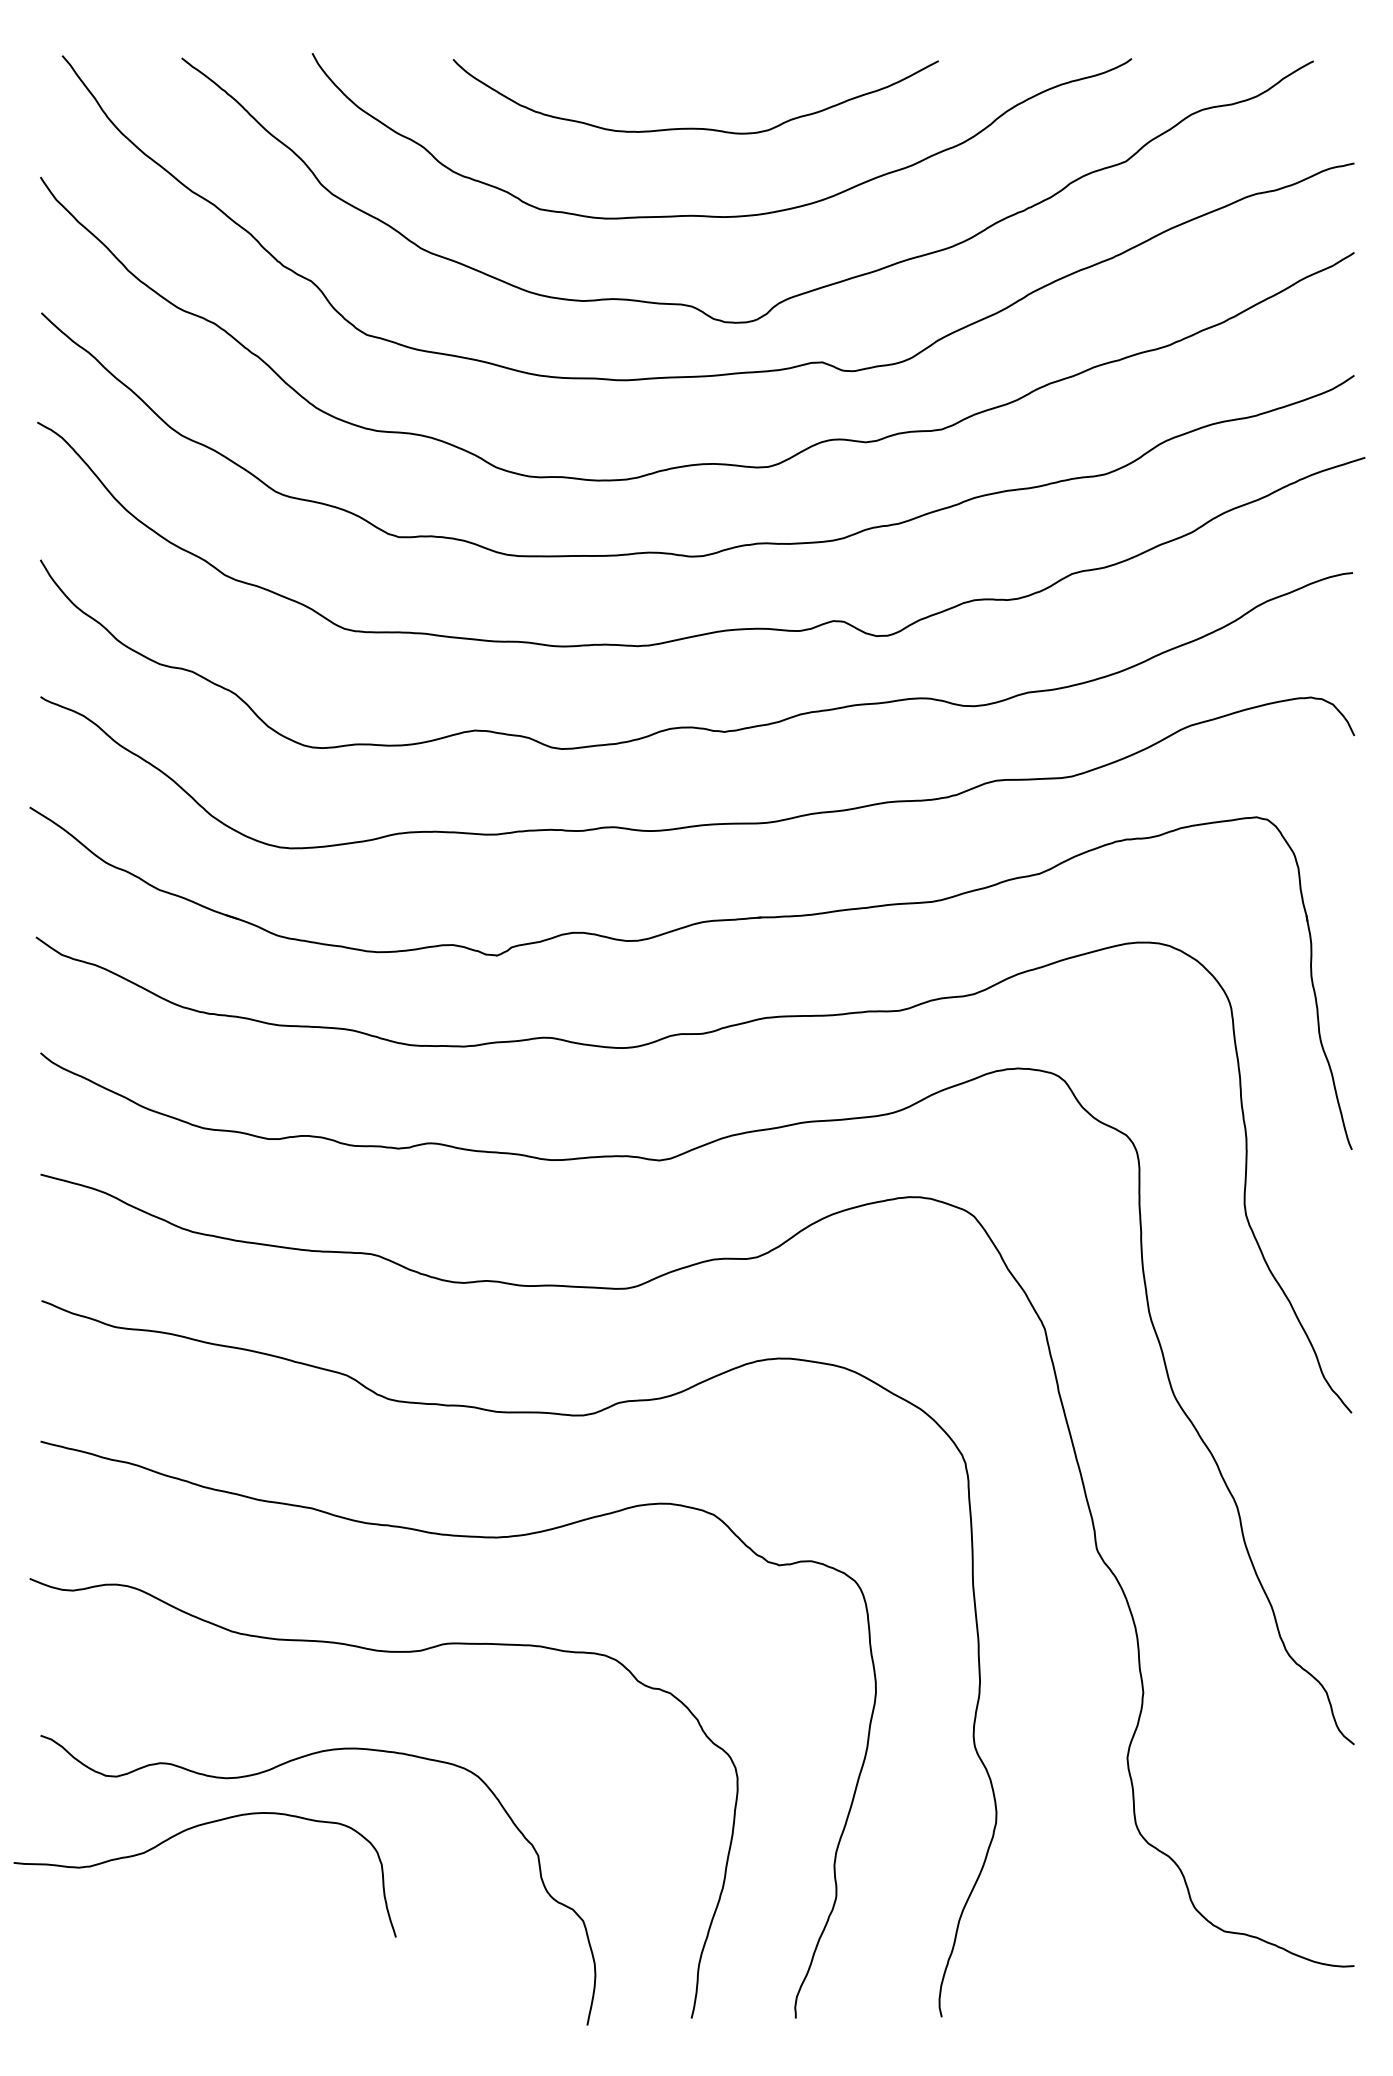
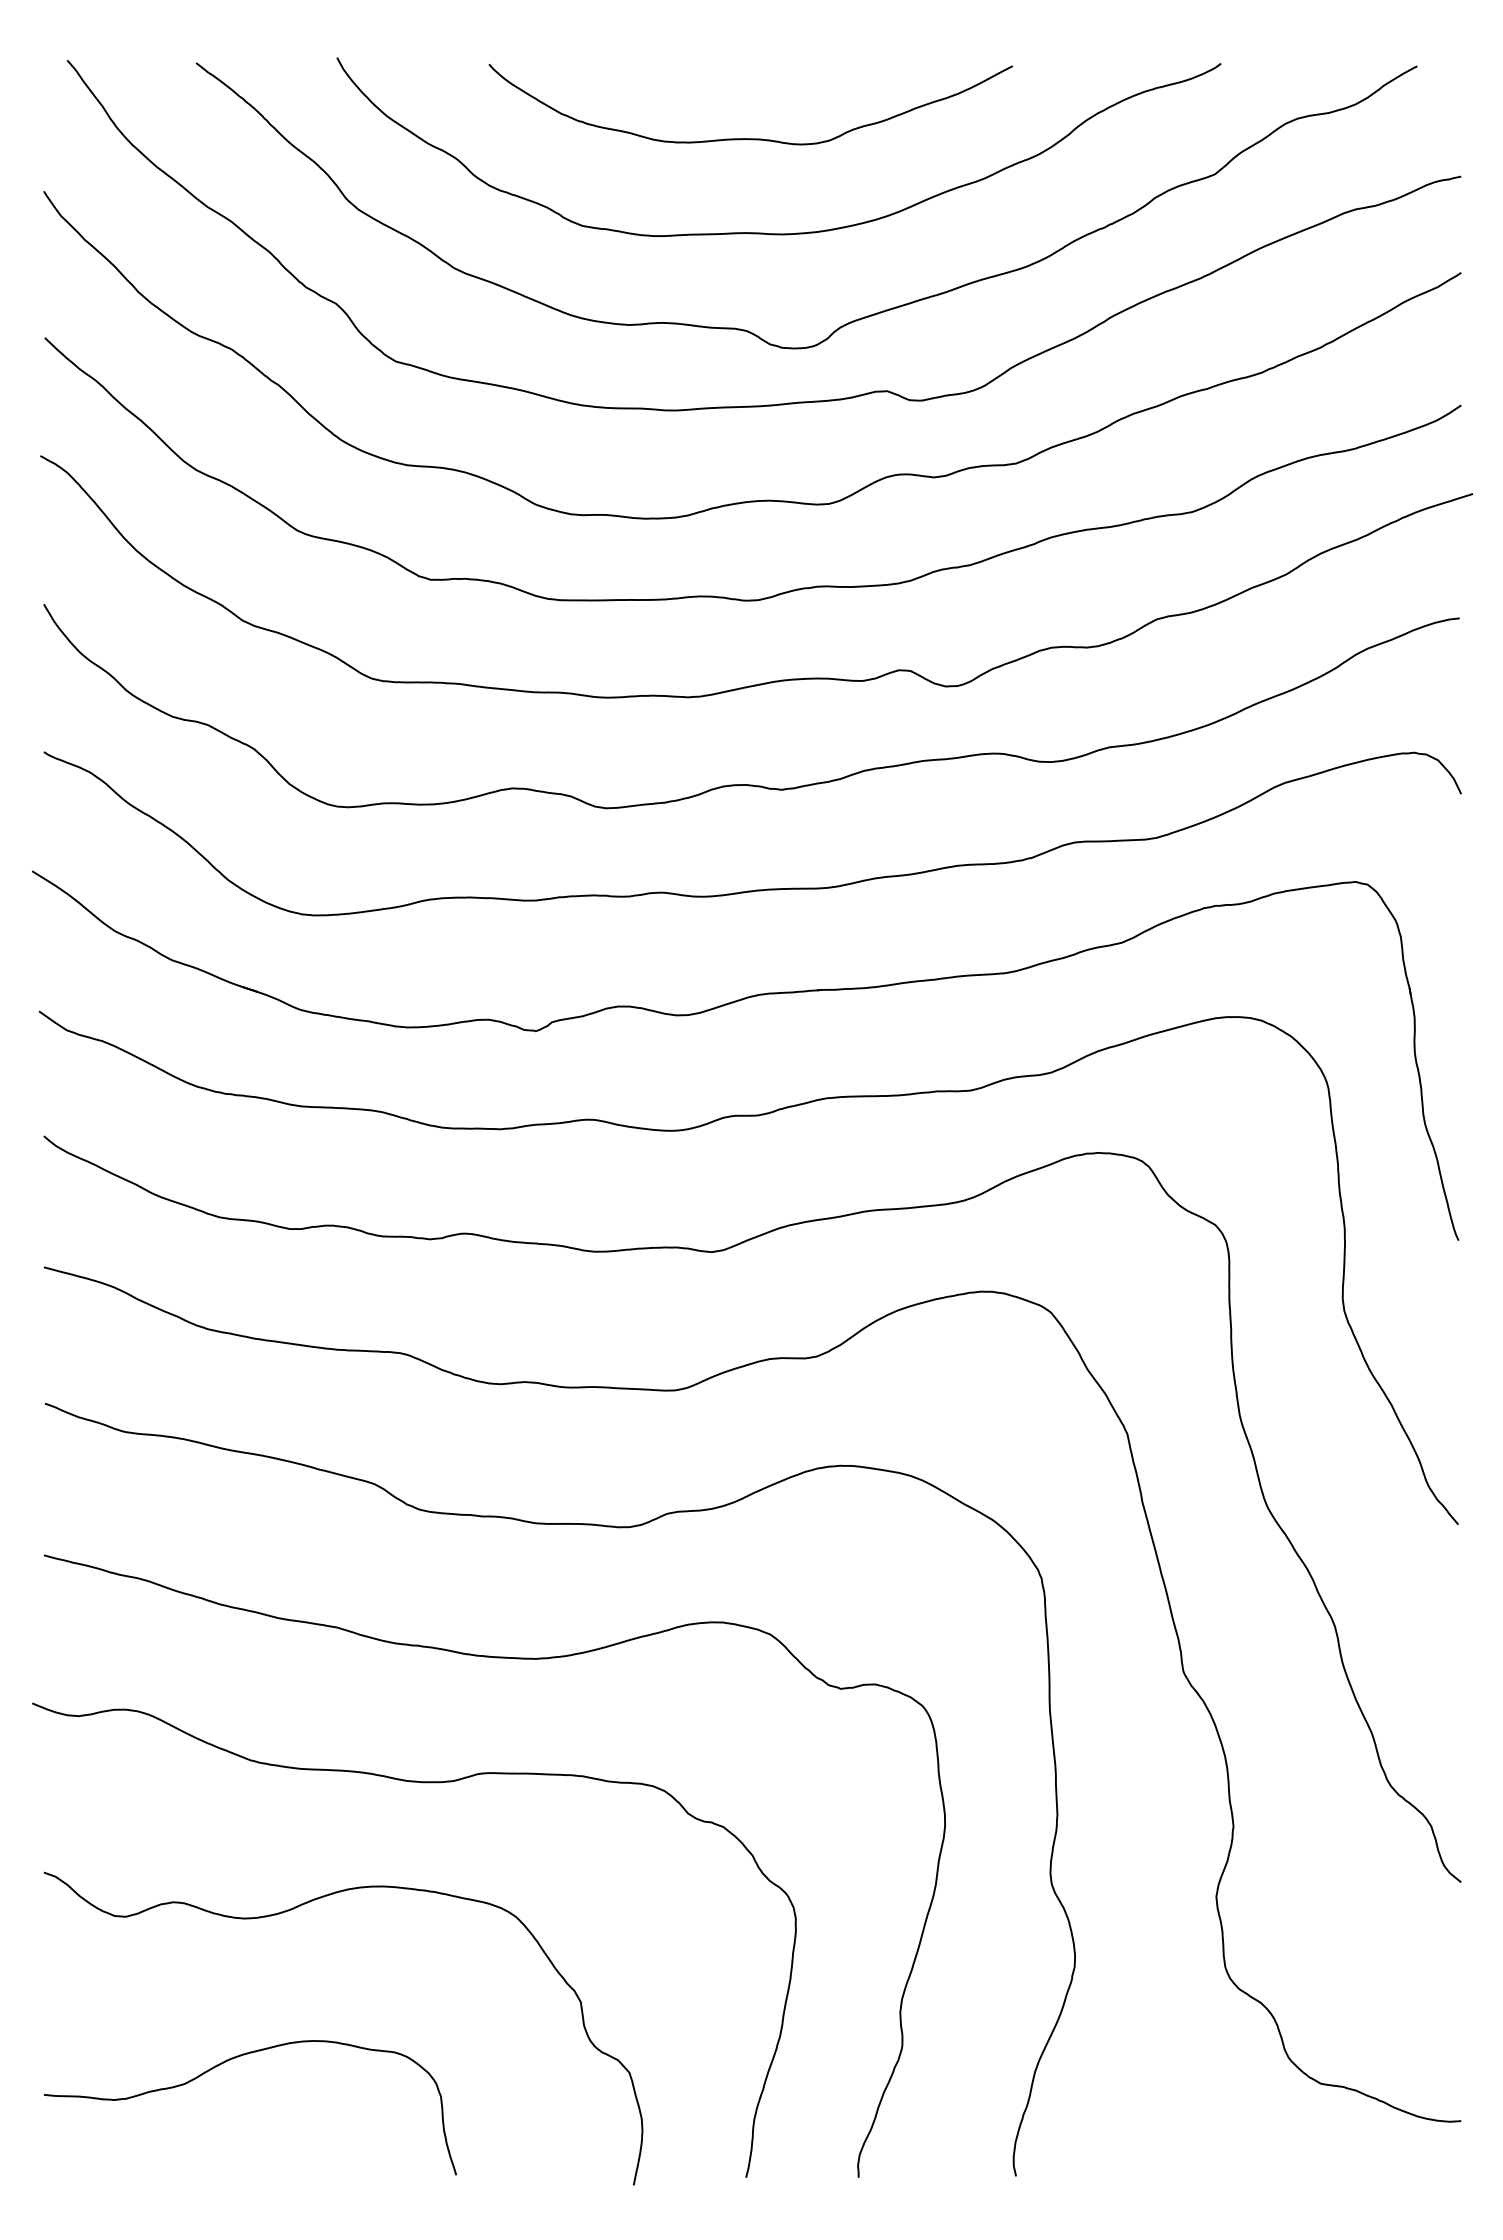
curve: (186, 1831) -> (230, 2060), moved

